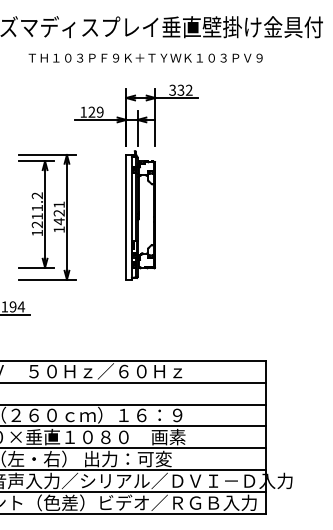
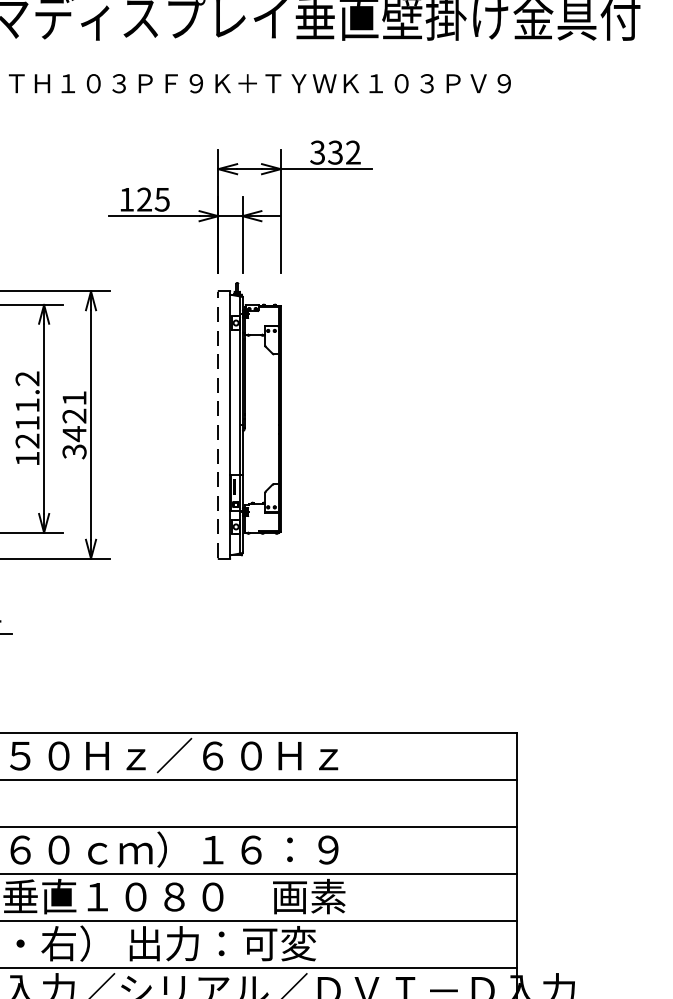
text: (99, 111) -> (160, 198), 129 -> 125
line: (126, 217) -> (218, 425), solid -> dashed
text: (58, 229) -> (72, 451), 1421 -> 3421

